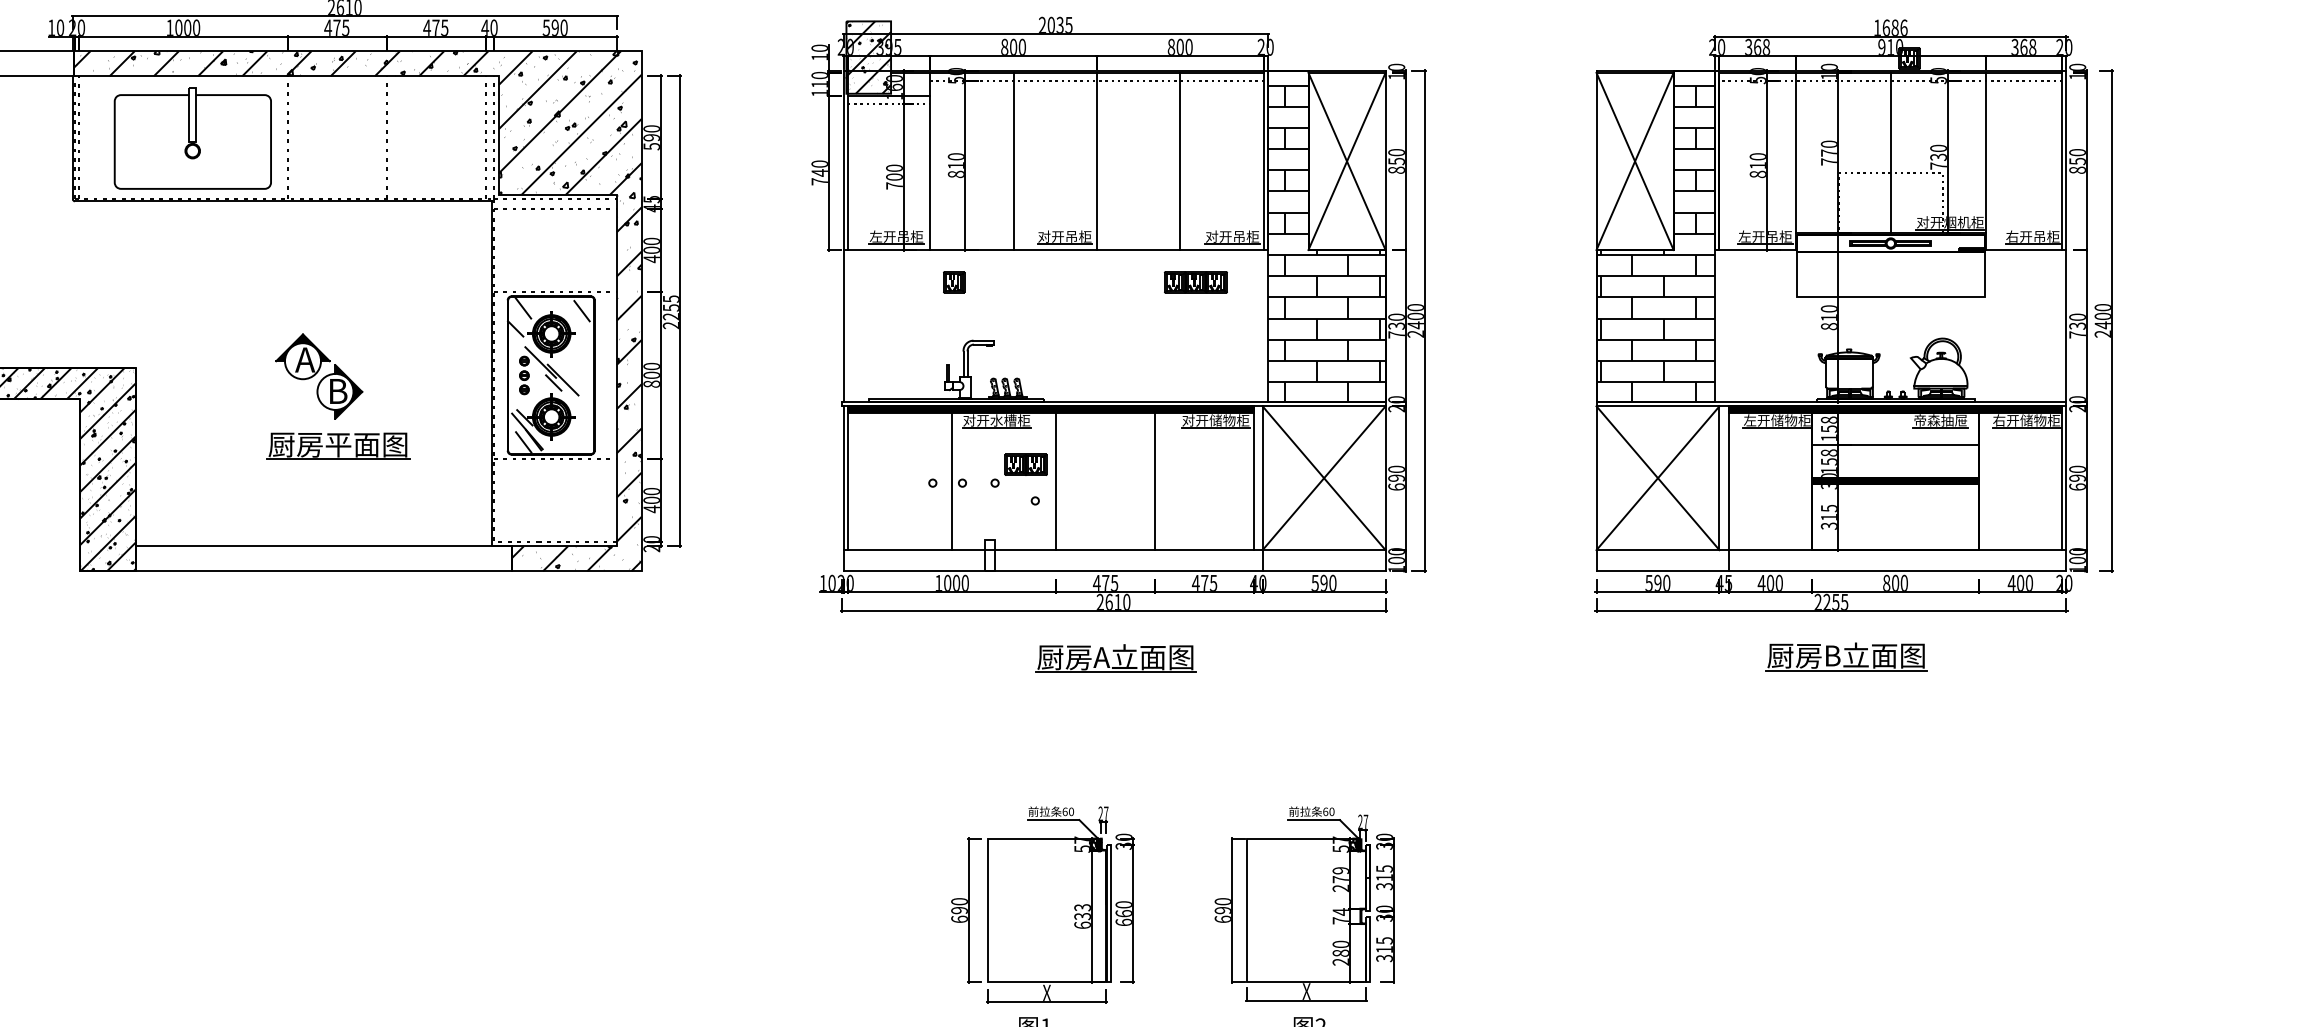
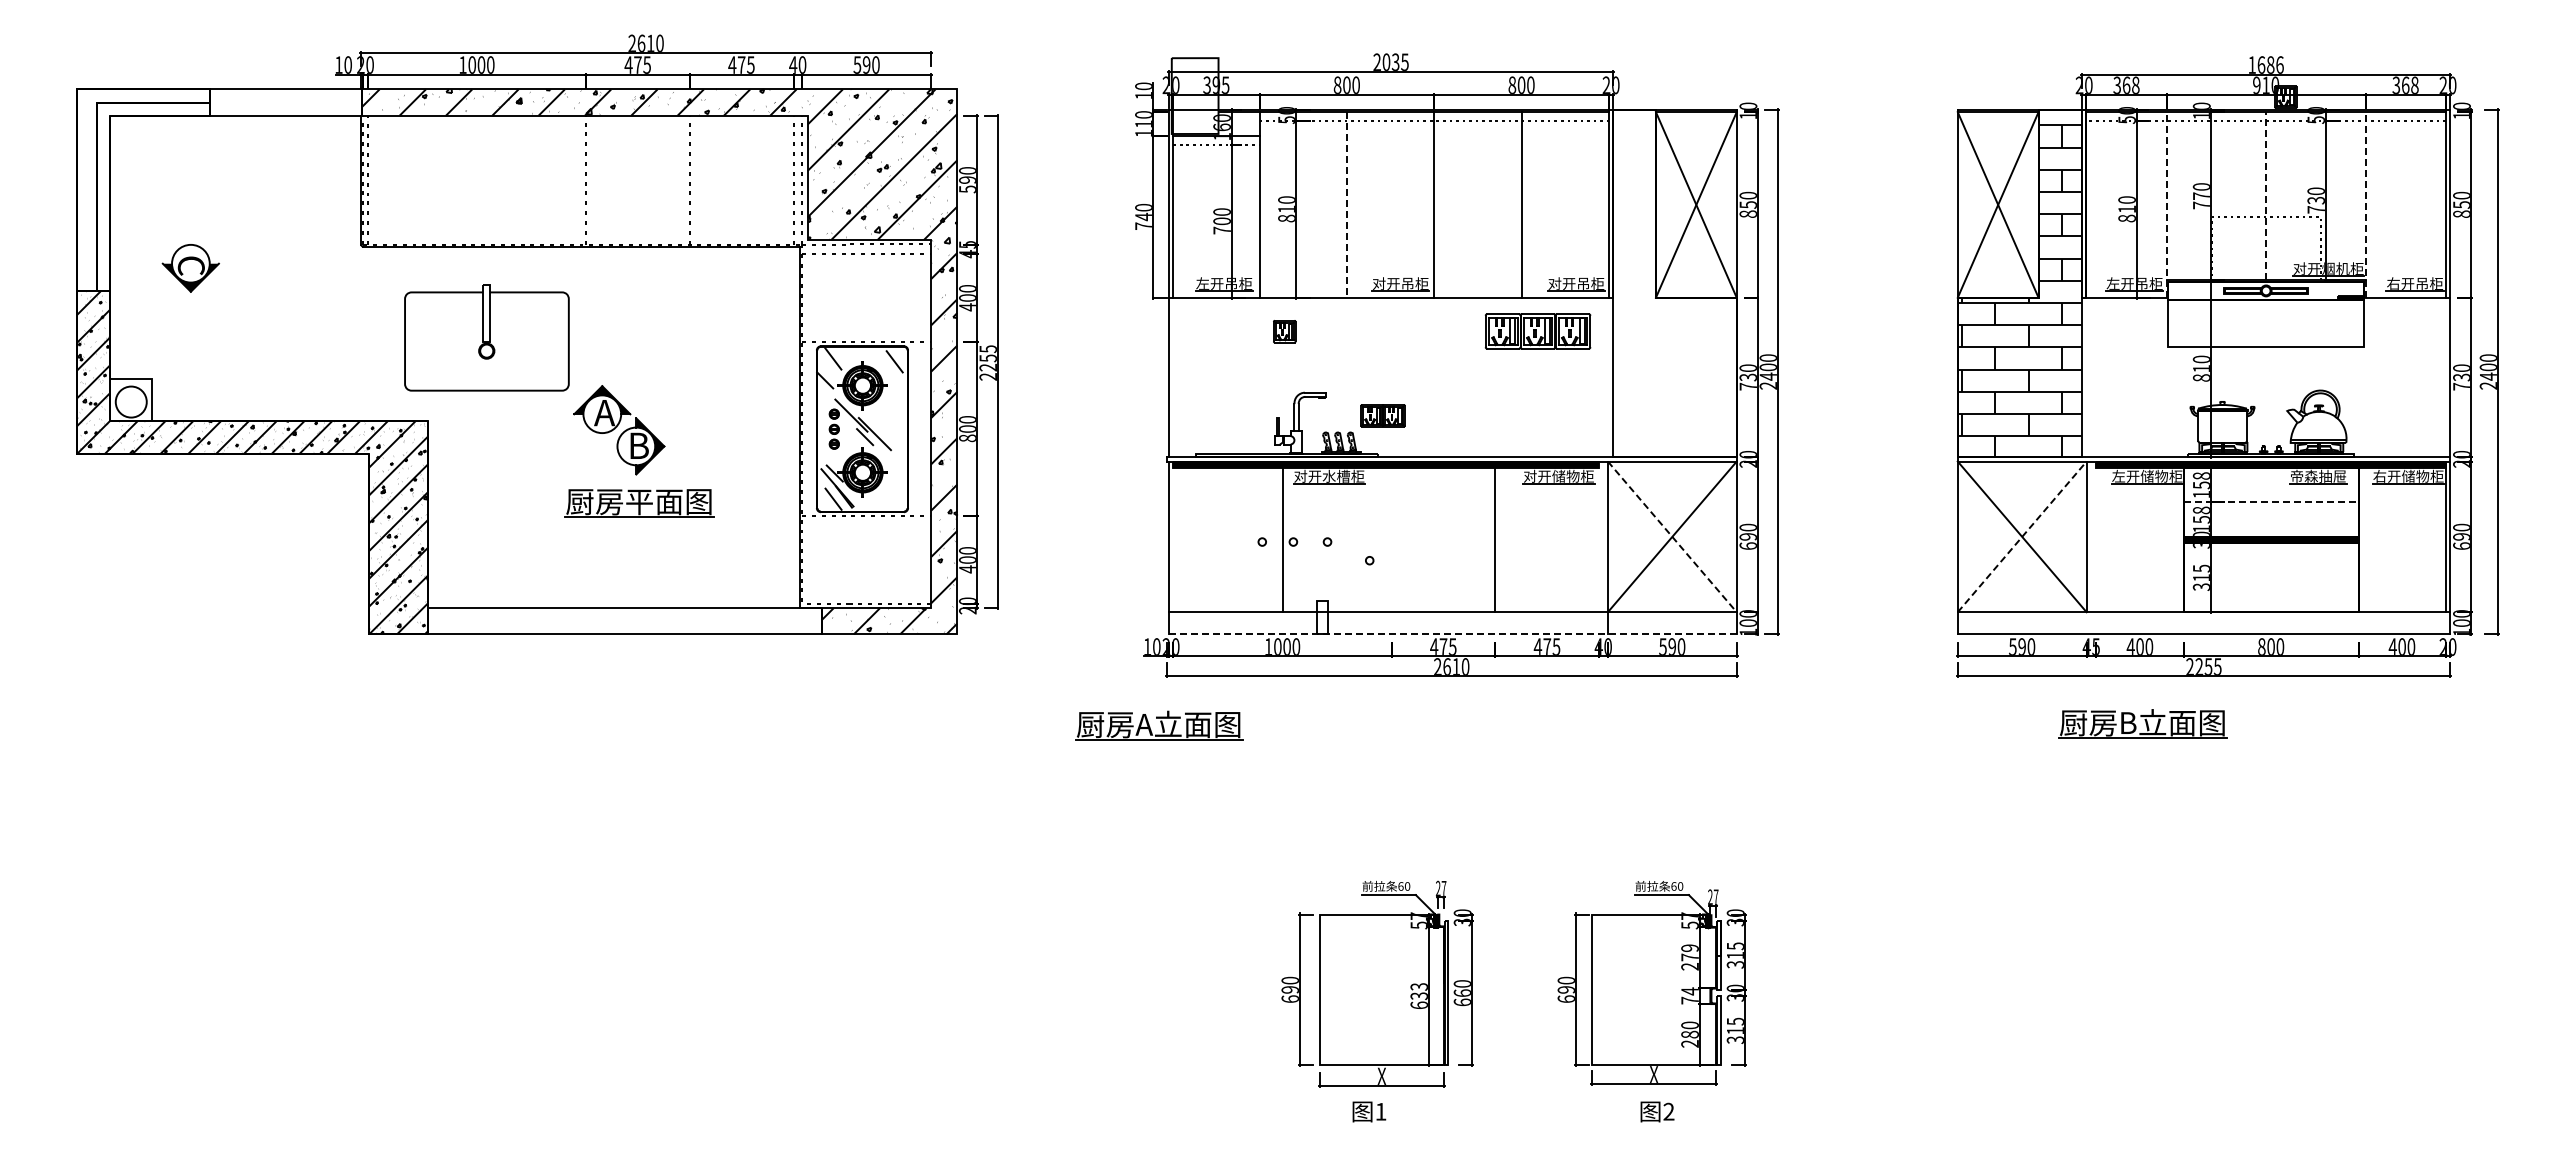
hatch: (868, 57) -> (1194, 96), removed
part: (192, 138) -> (486, 337), moved
line: (1891, 152) -> (2266, 195), solid -> dashed
line: (1013, 161) -> (1346, 204), solid -> dashed
line: (1795, 161) -> (2166, 204), solid -> dashed
line: (1985, 161) -> (2365, 204), solid -> dashed
hatch: (1326, 244) -> (1674, 291), removed
part: (1195, 282) -> (1537, 331), size x1.6
line: (1895, 445) -> (2271, 502), solid -> dashed
part: (1025, 464) -> (1382, 415), moved
line: (848, 477) -> (1173, 536), removed
line: (1056, 477) -> (1391, 536), removed
line: (1254, 477) -> (1599, 536), removed
line: (1658, 477) -> (2022, 536), solid -> dashed
line: (1324, 478) -> (1672, 537), solid -> dashed
line: (1728, 488) -> (2096, 547), removed
line: (1114, 571) -> (1452, 634), solid -> dashed
part: (1846, 656) -> (2142, 723), moved
part: (1116, 658) -> (1159, 725), moved

